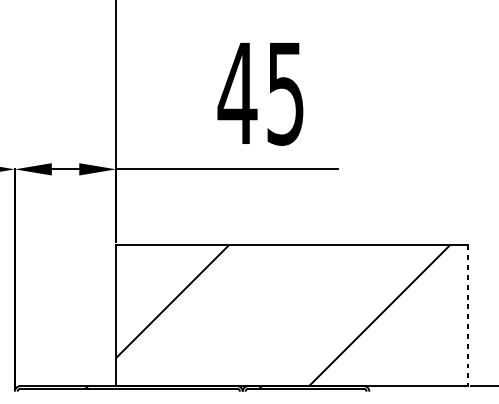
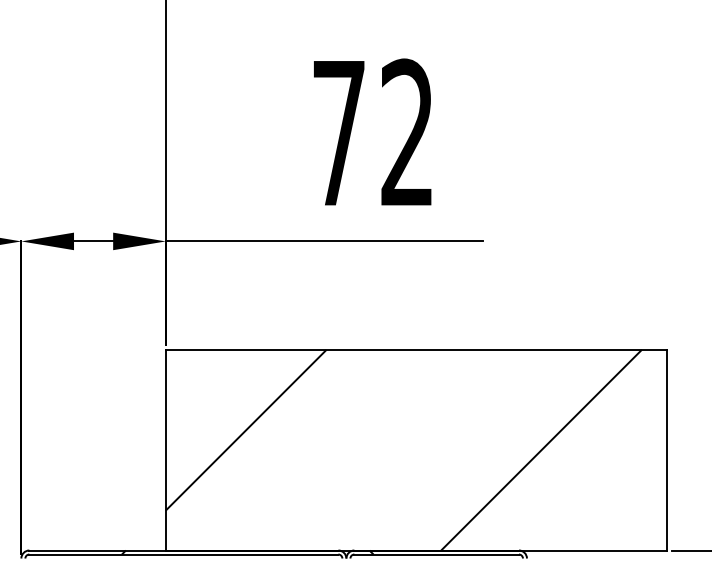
text: (260, 93) -> (371, 133), 45 -> 72
line: (467, 315) -> (667, 450), dashed -> solid

